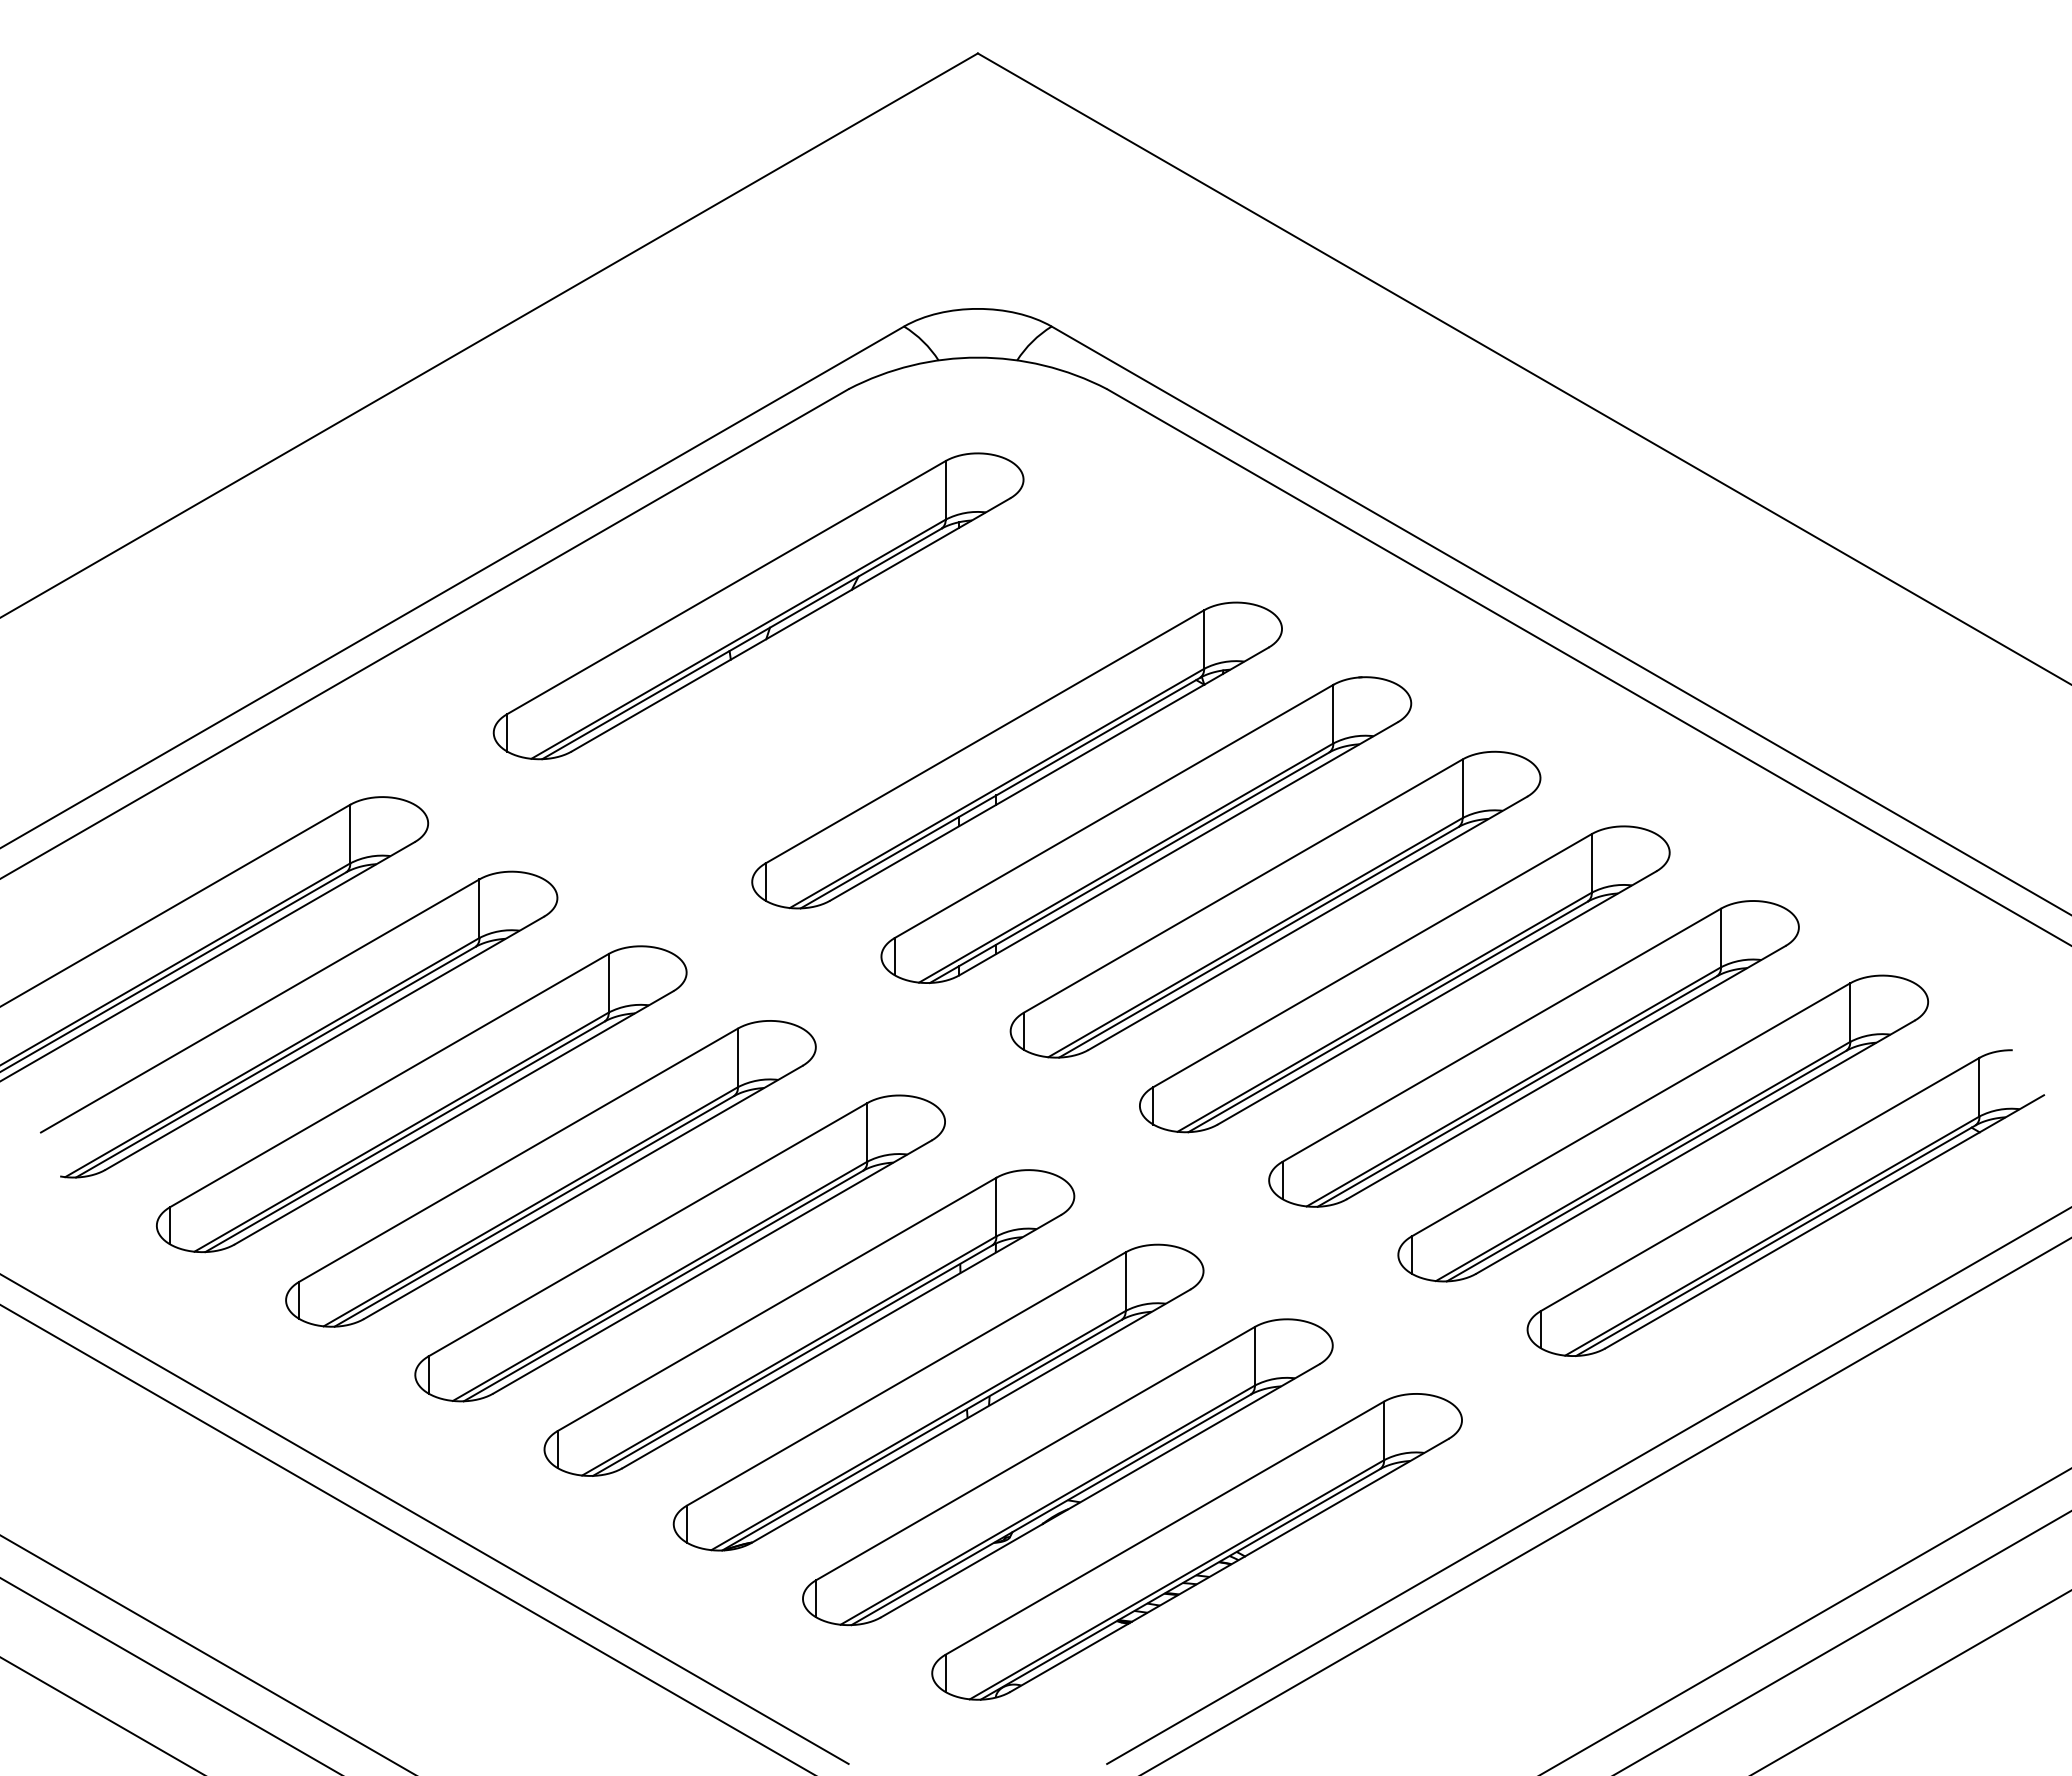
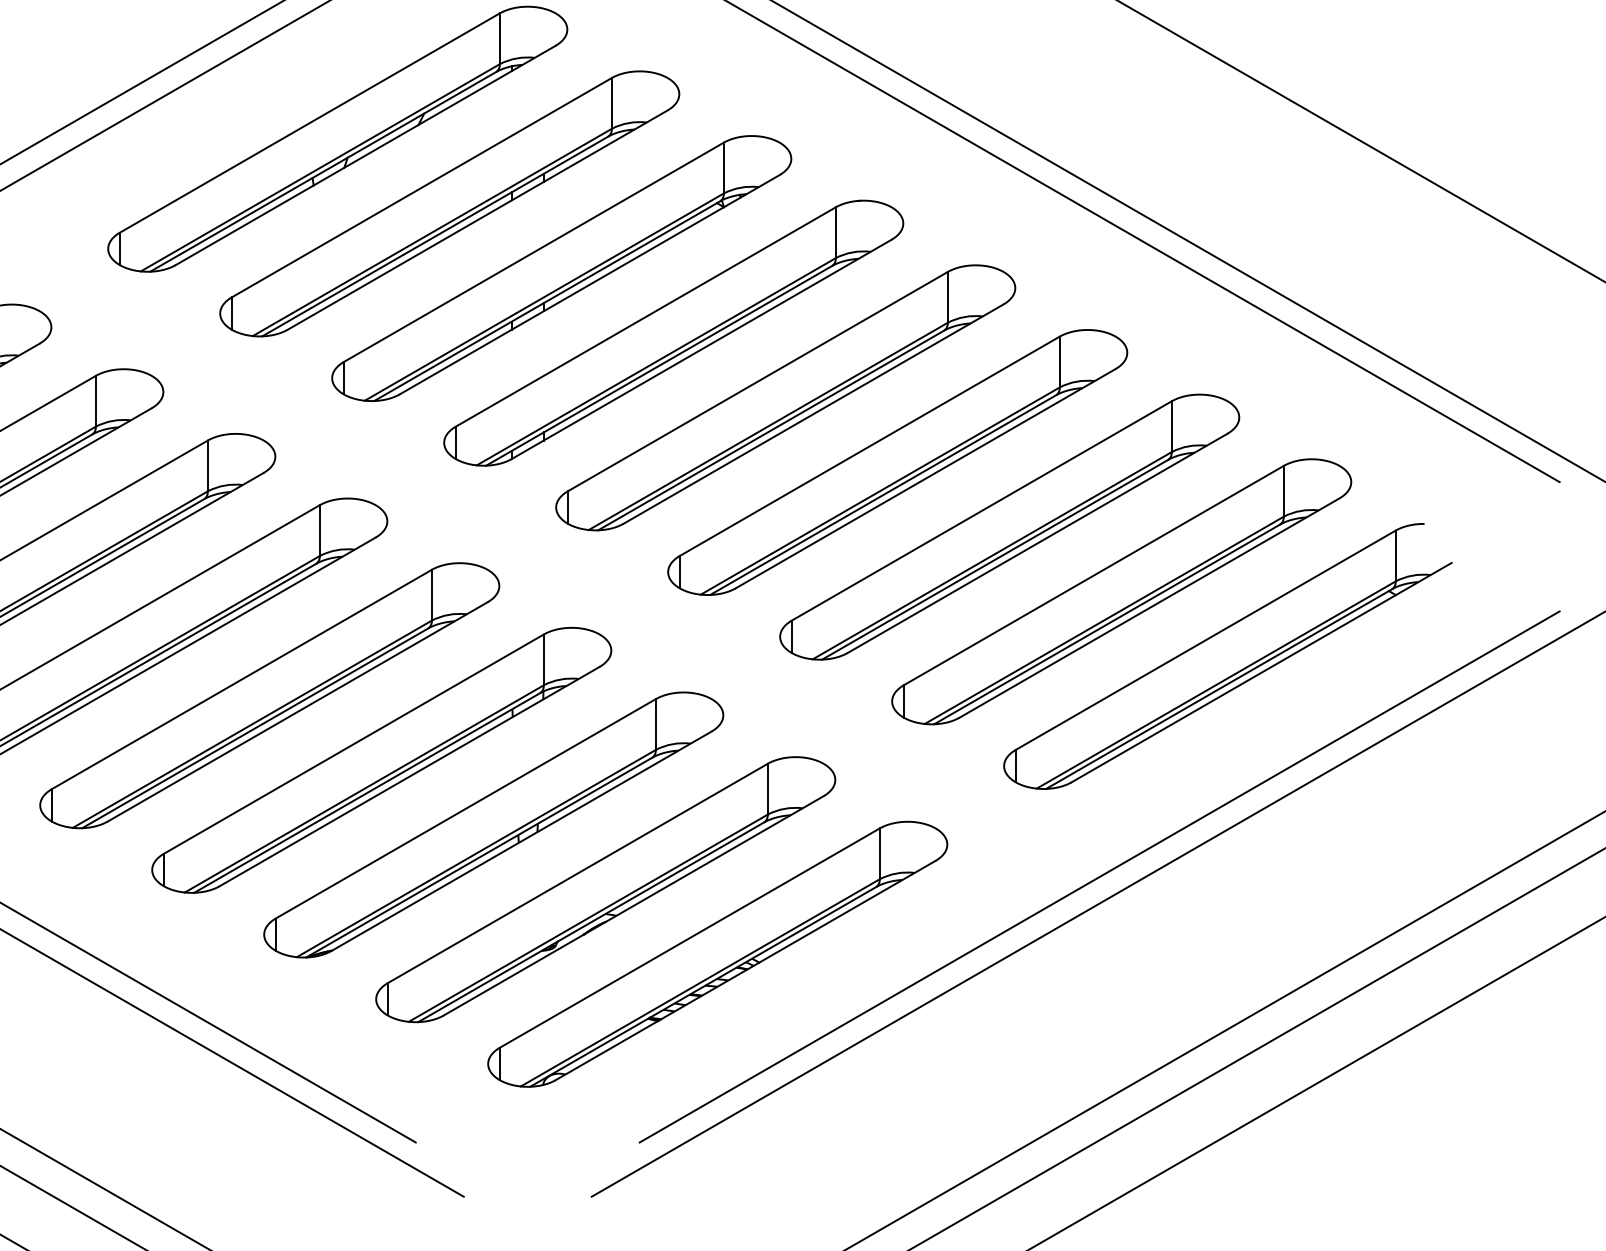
part: (887, 680) -> (449, 203), added

